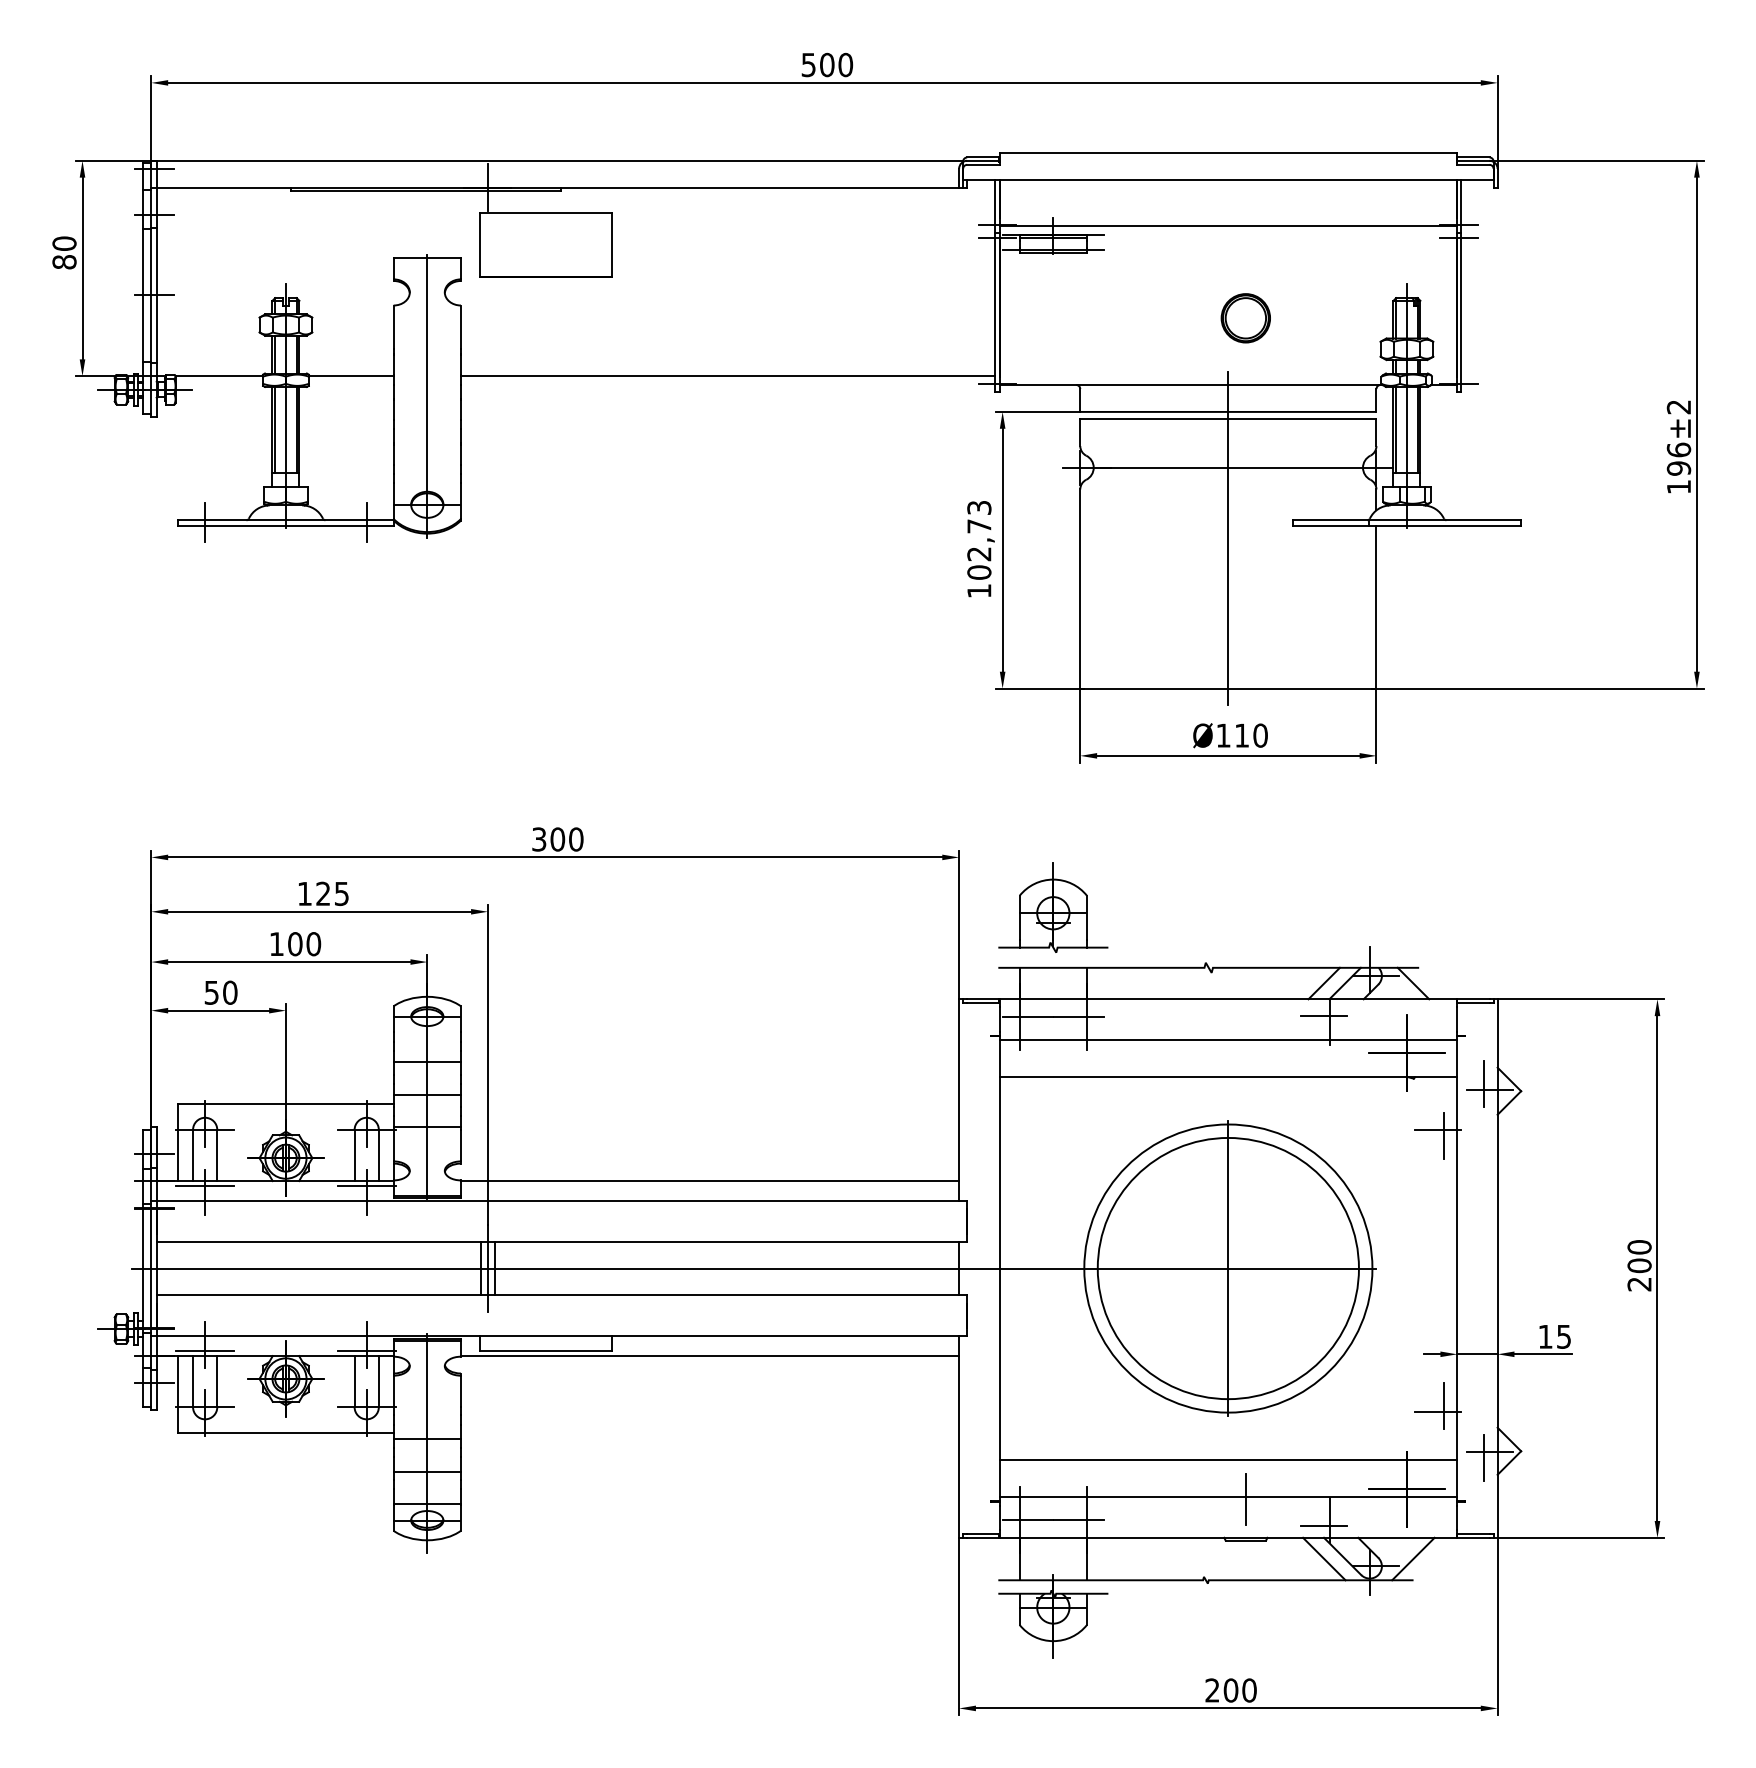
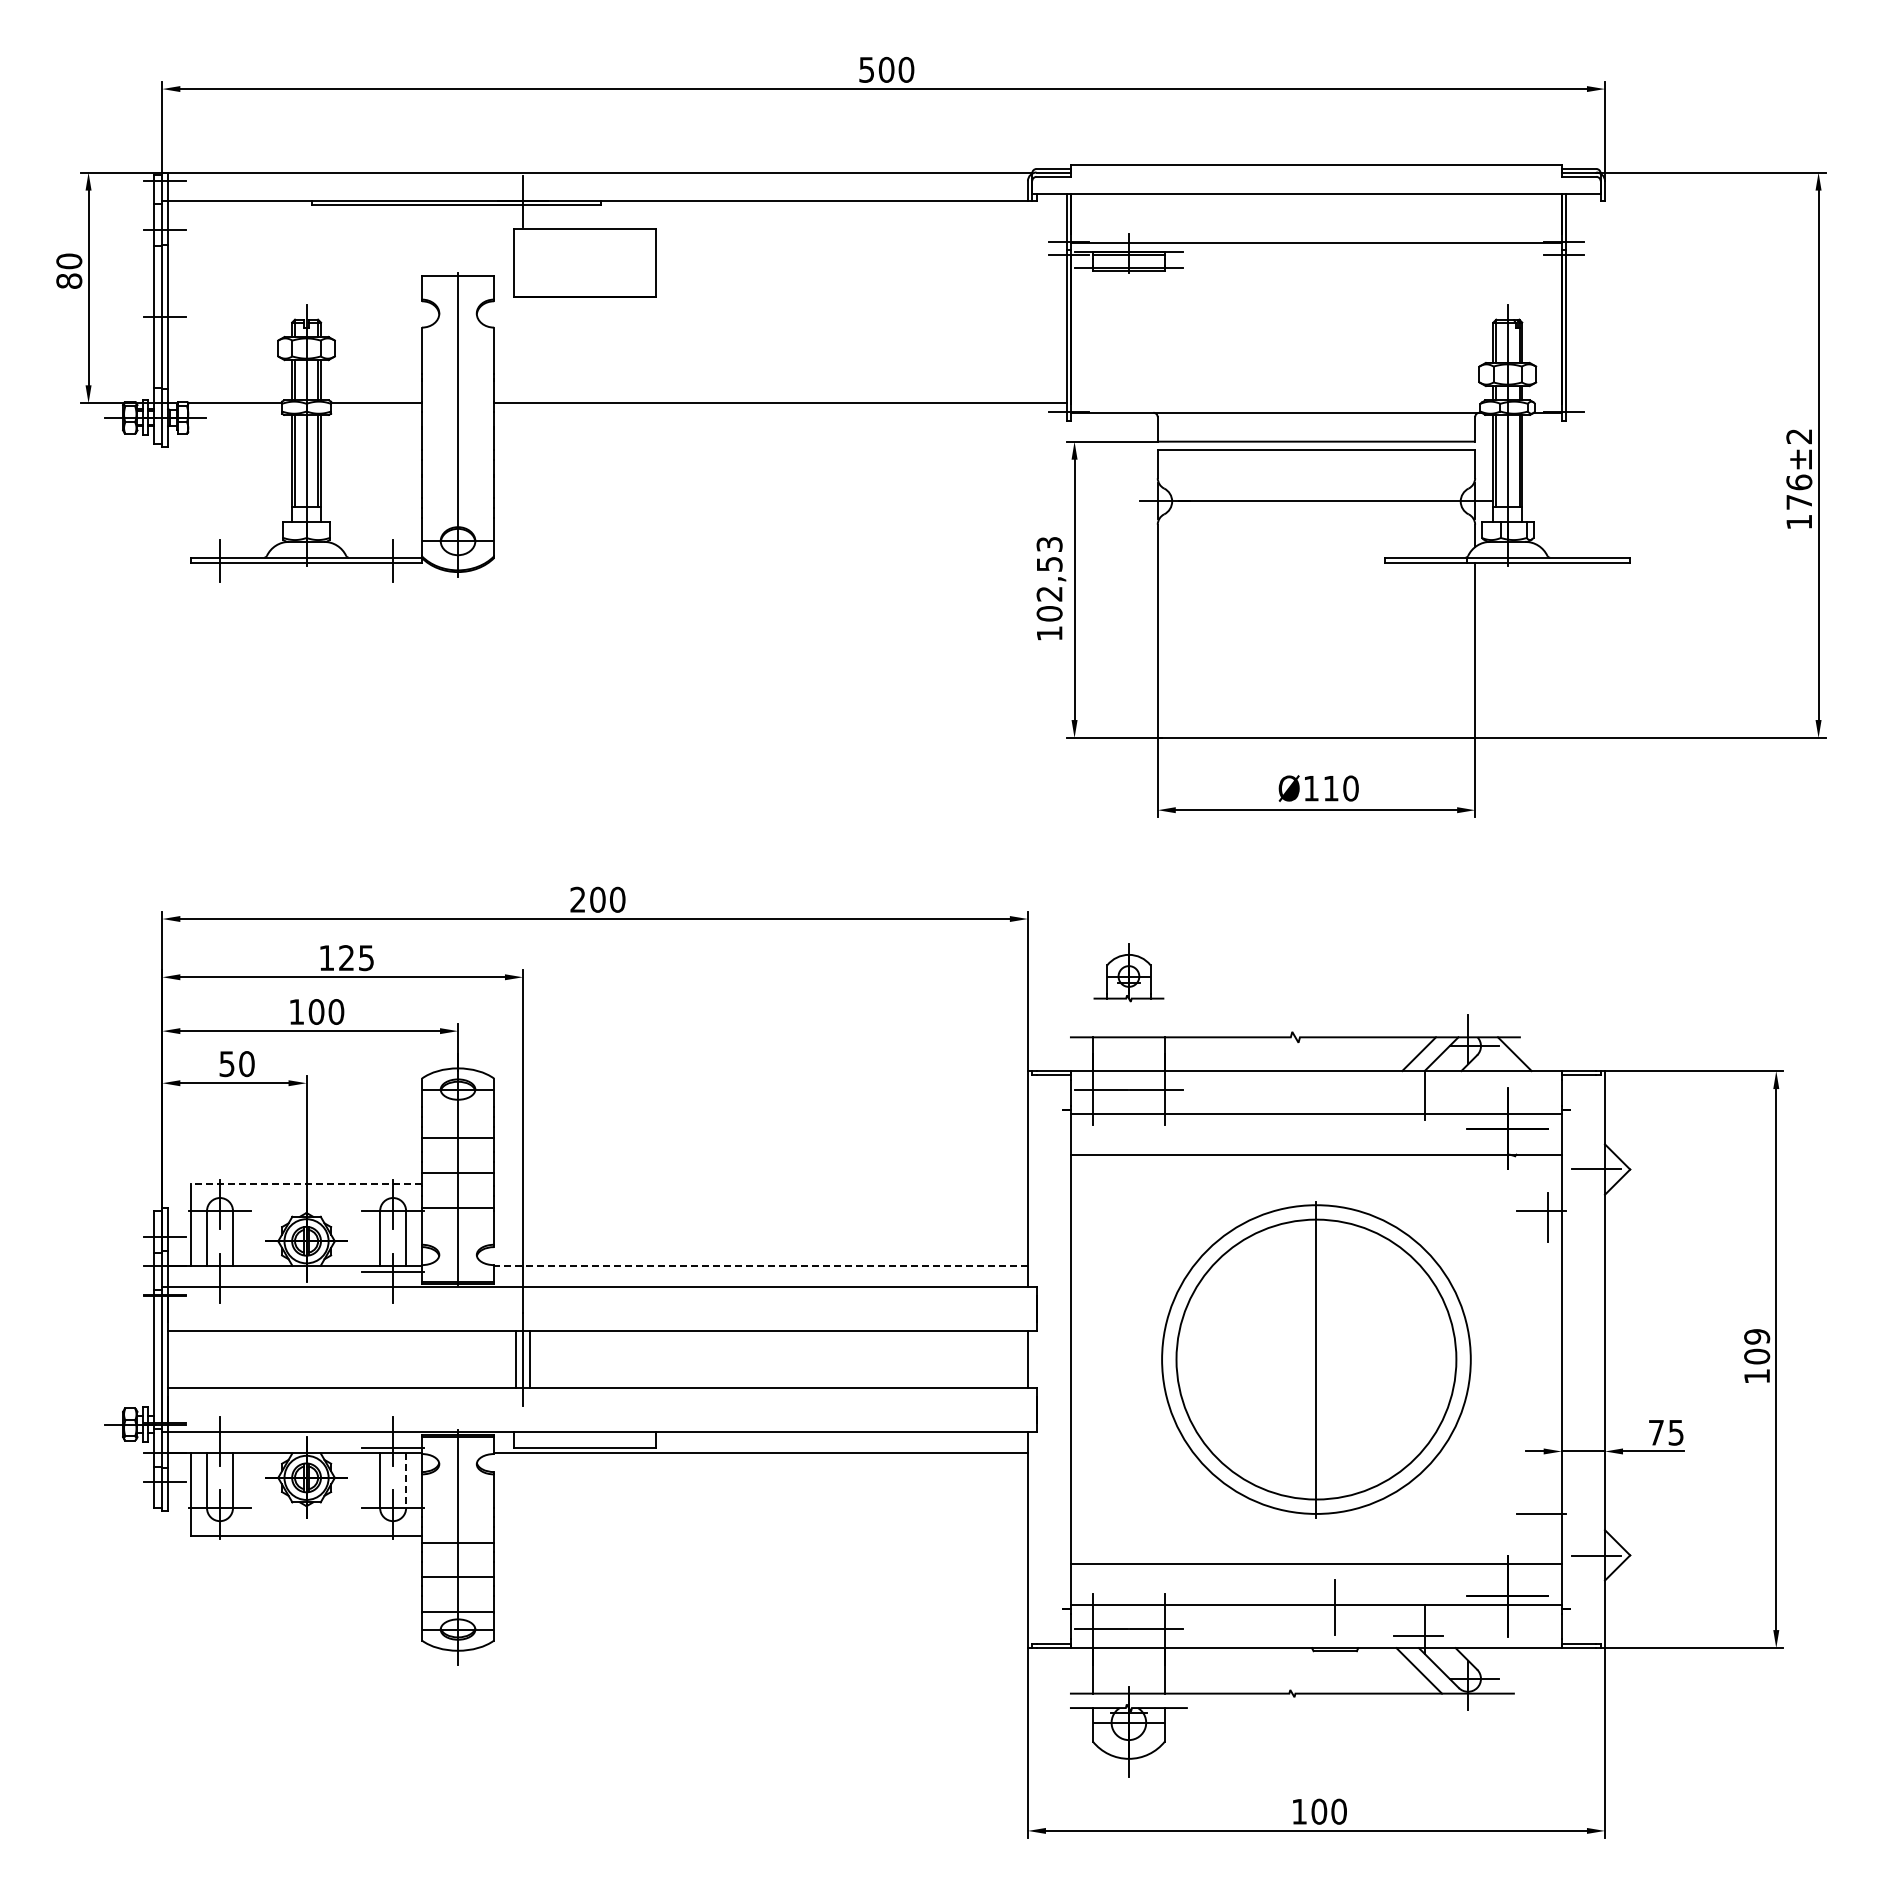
part: (1246, 318) -> (1335, 341), removed
text: (1679, 468) -> (1799, 502), 196 -> 176
text: (979, 526) -> (1049, 564), 102,73 -> 102,53
line: (1228, 538) -> (1316, 577), removed
text: (538, 839) -> (577, 899), 300 -> 200
part: (1052, 907) -> (1128, 972), size x0.6
line: (1323, 1015) -> (1418, 1088), removed
line: (1484, 1083) -> (1590, 1161), removed
line: (285, 1104) -> (306, 1183), solid -> dashed
line: (710, 1180) -> (761, 1265), solid -> dashed
line: (205, 1186) -> (220, 1271), removed
text: (1639, 1265) -> (1757, 1356), 200 -> 109
line: (753, 1268) -> (807, 1359), removed
text: (1545, 1336) -> (1656, 1432), 15 -> 75
line: (205, 1350) -> (220, 1447), removed
line: (379, 1382) -> (406, 1481), solid -> dashed
line: (1443, 1405) -> (1547, 1506), removed
line: (1484, 1457) -> (1590, 1562), removed
line: (1413, 1558) -> (1514, 1670), removed
text: (1212, 1690) -> (1299, 1811), 200 -> 100

